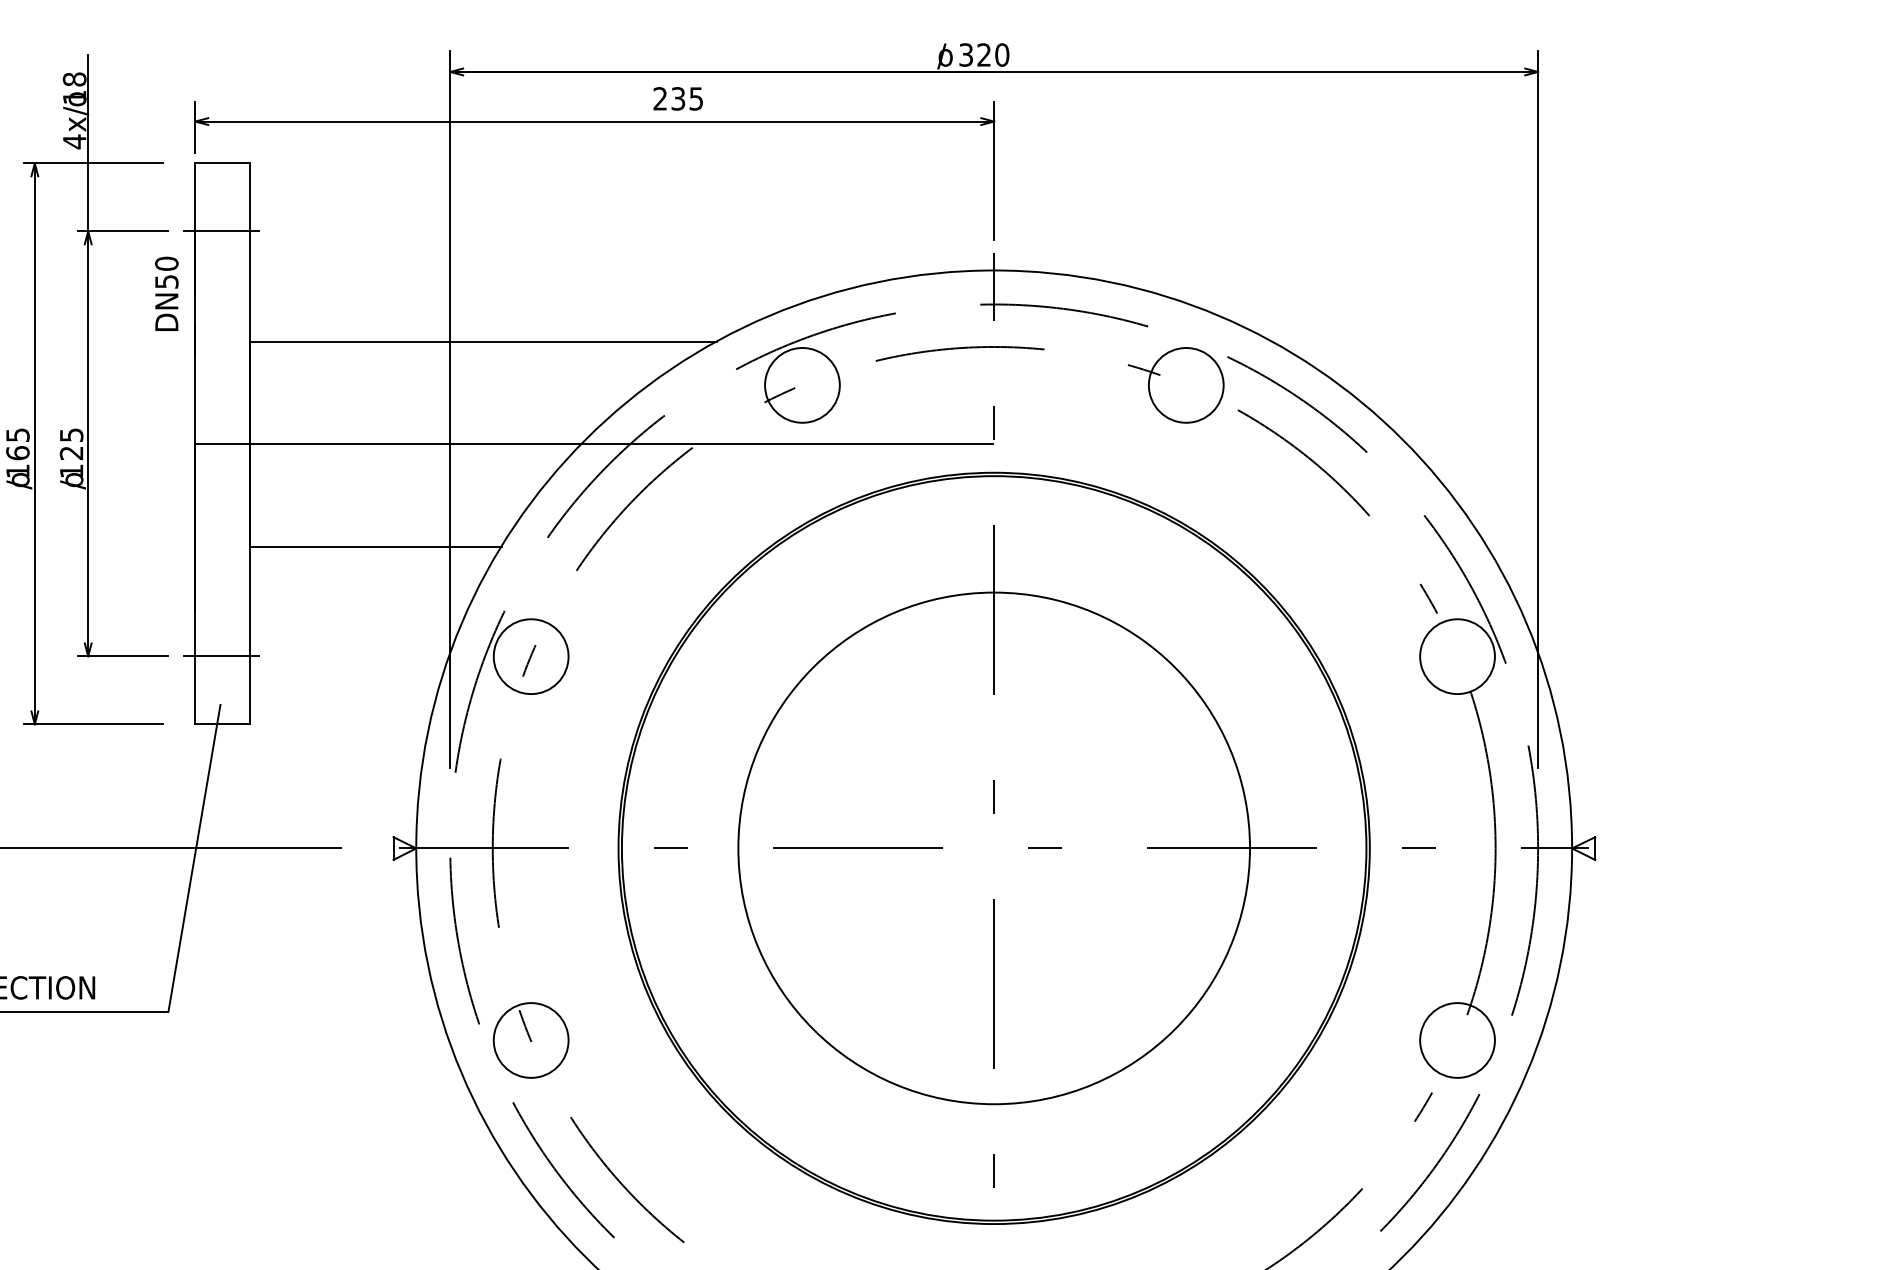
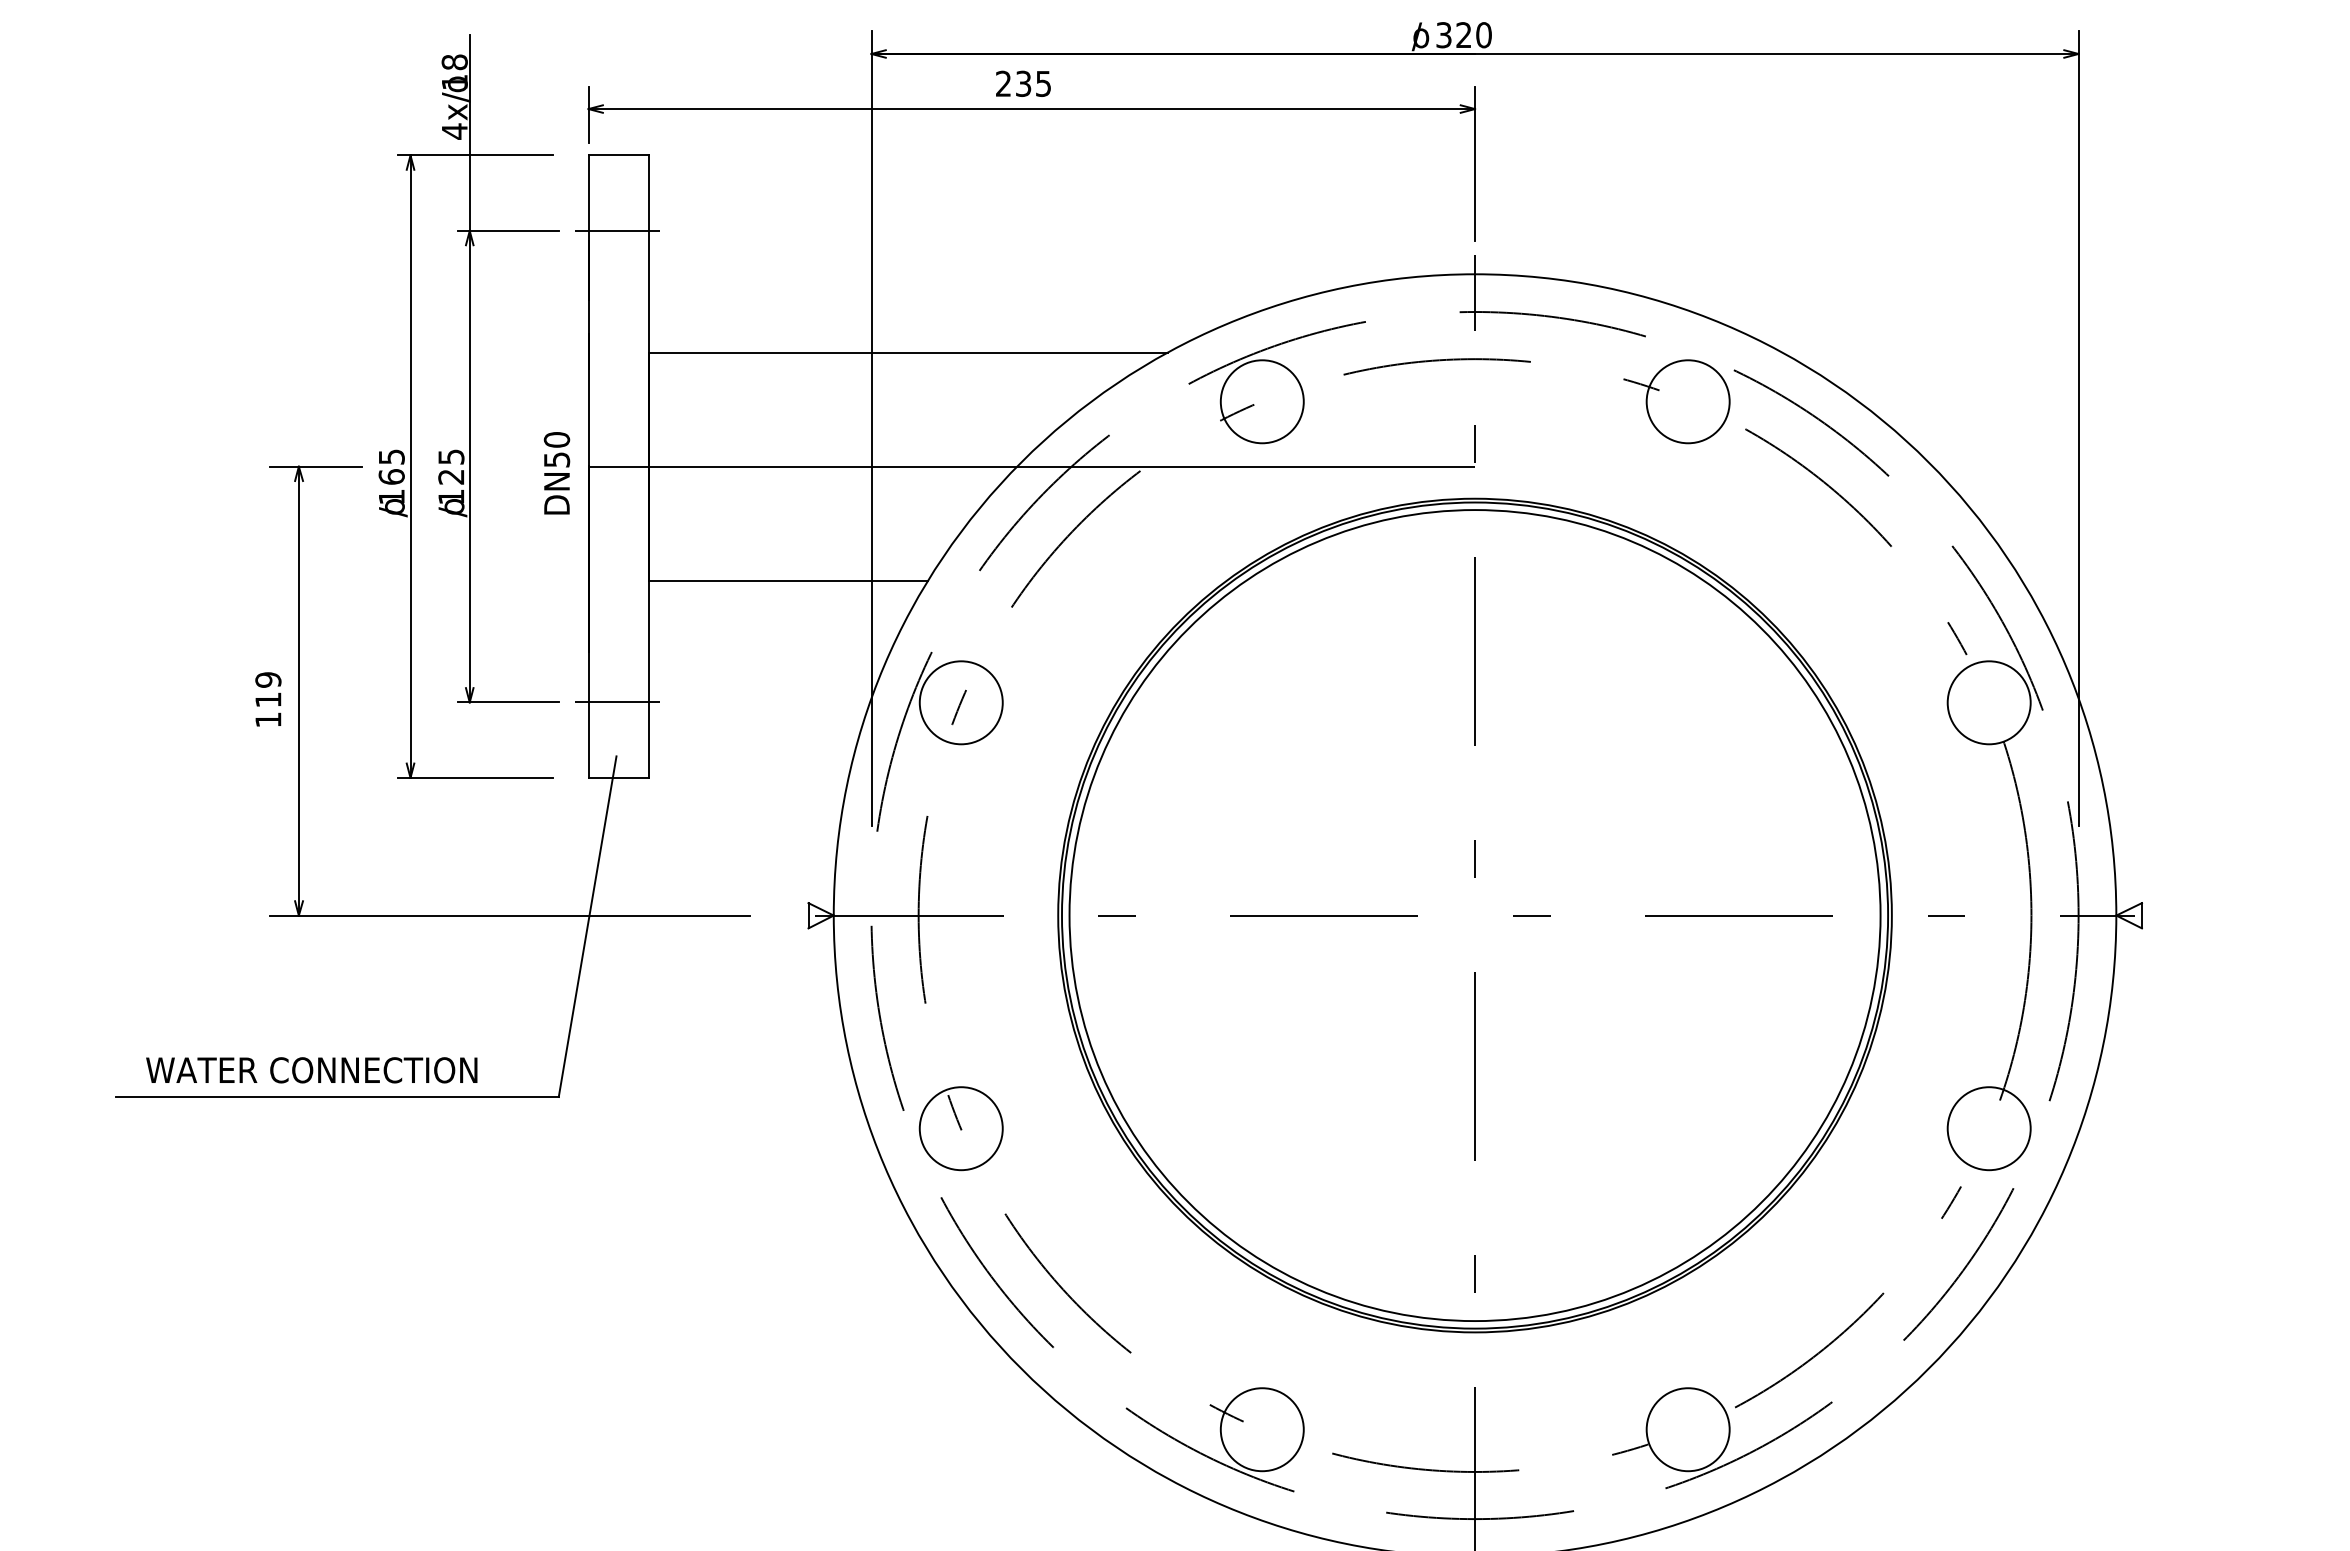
text: (678, 98) -> (1023, 83), moved
text: (166, 294) -> (556, 473), moved
circle: (993, 848) -> (1474, 915), size x1.43

